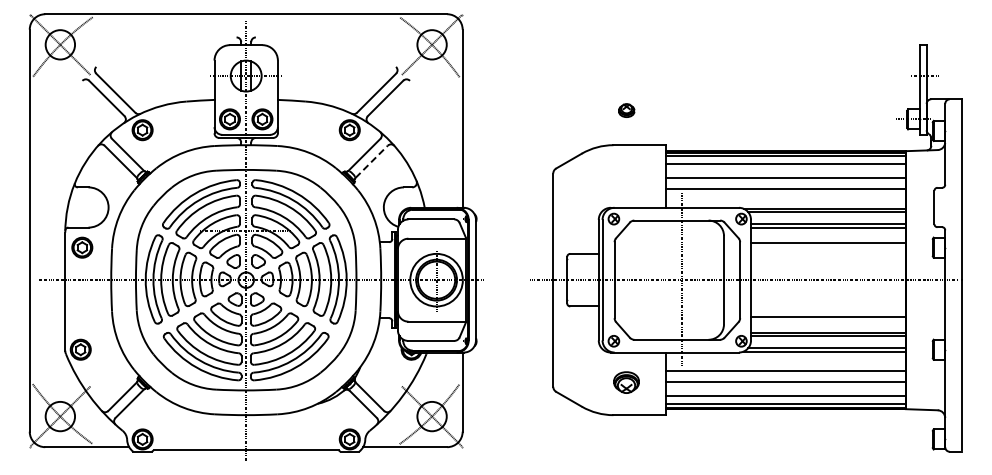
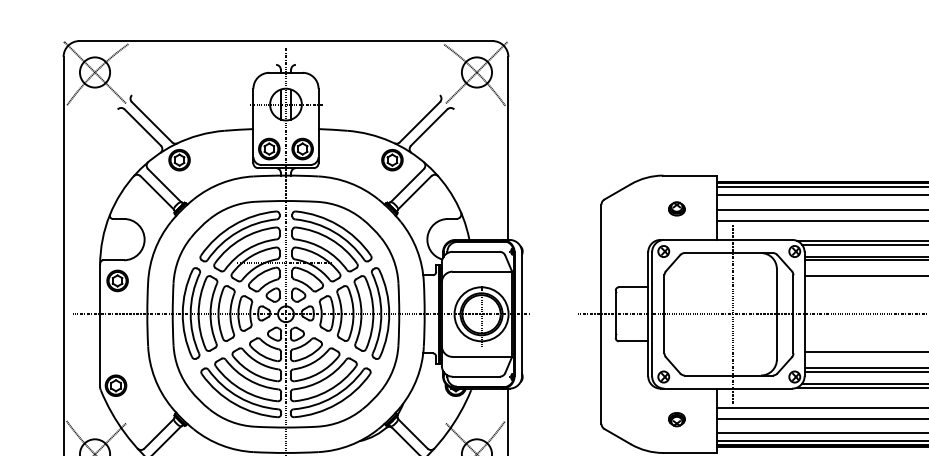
part: (626, 110) -> (676, 208), moved
line: (371, 161) -> (414, 192), dashed -> solid
part: (626, 382) -> (676, 419), size x0.62

